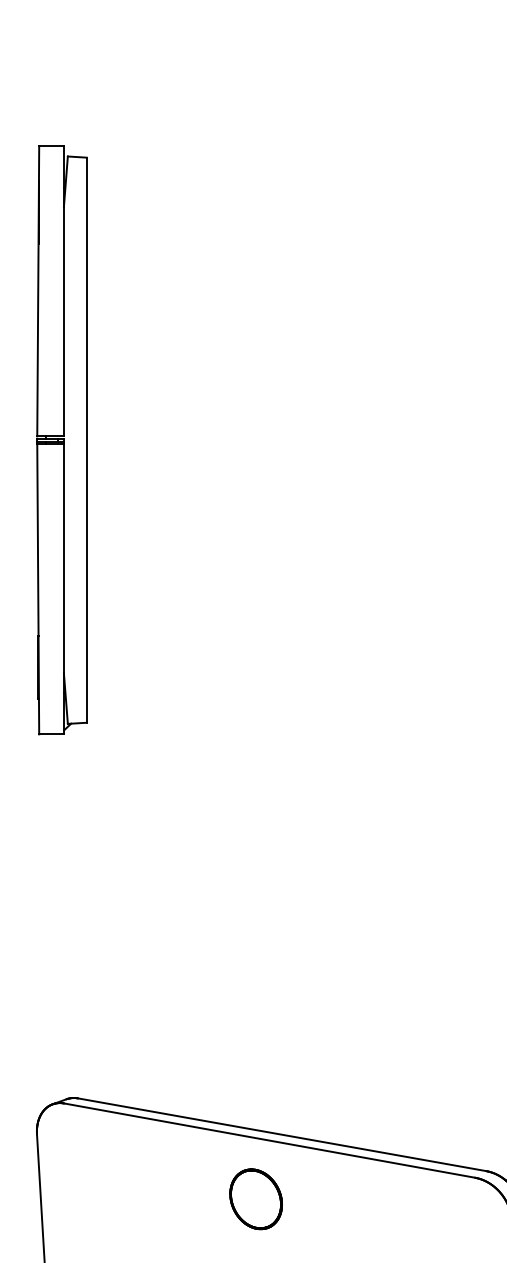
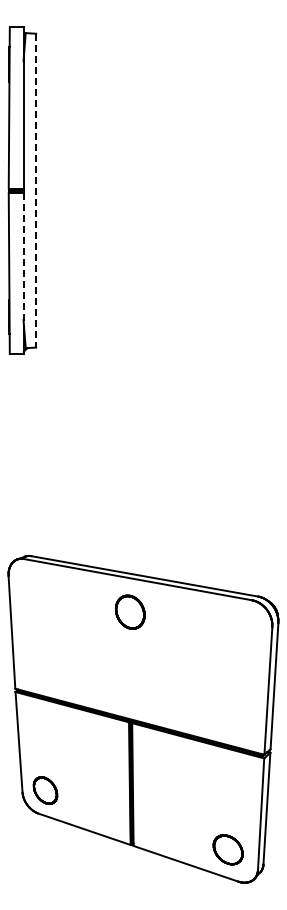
line: (87, 439) -> (36, 190), solid -> dashed
line: (63, 569) -> (23, 262), solid -> dashed

